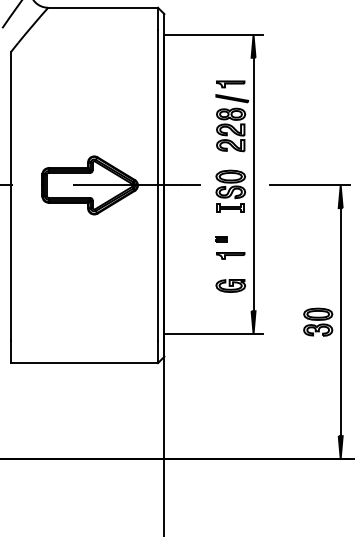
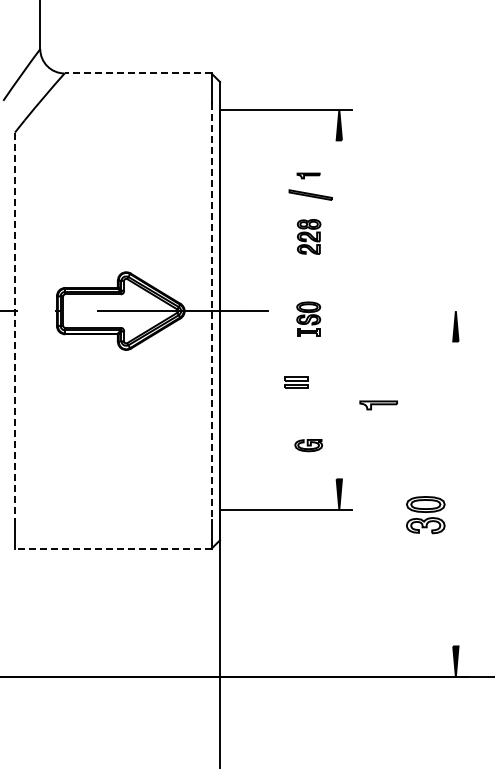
line: (102, 7) -> (137, 73), solid -> dashed
part: (230, 84) -> (308, 175), size x0.6
part: (230, 129) -> (308, 236), size x0.6
line: (253, 184) -> (339, 309), removed
line: (158, 185) -> (211, 311), solid -> dashed
line: (309, 185) -> (414, 311), removed
part: (230, 190) -> (308, 318), size x0.6
line: (11, 196) -> (15, 326), solid -> dashed
part: (221, 238) -> (296, 382), size x1.6
part: (230, 255) -> (378, 405), moved
part: (230, 285) -> (308, 445), size x0.7
line: (340, 321) -> (455, 493), removed
part: (317, 322) -> (425, 515), moved
line: (83, 362) -> (112, 548), solid -> dashed

